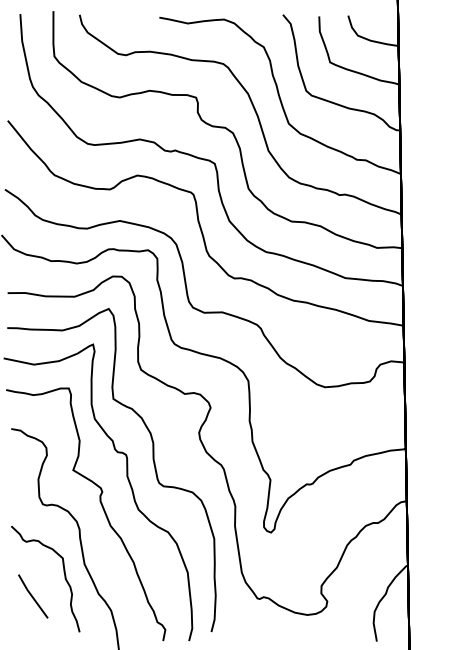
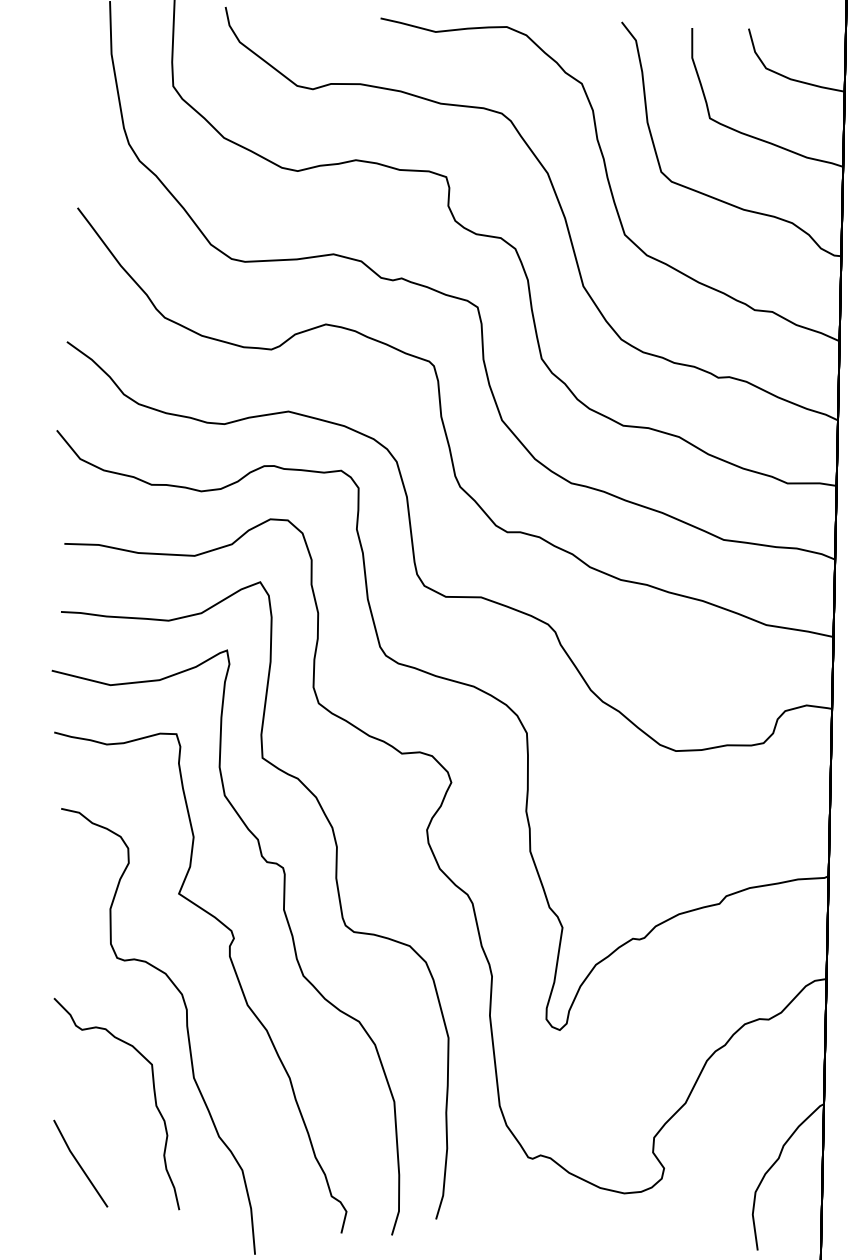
line: (33, 596) -> (81, 1163), moved

